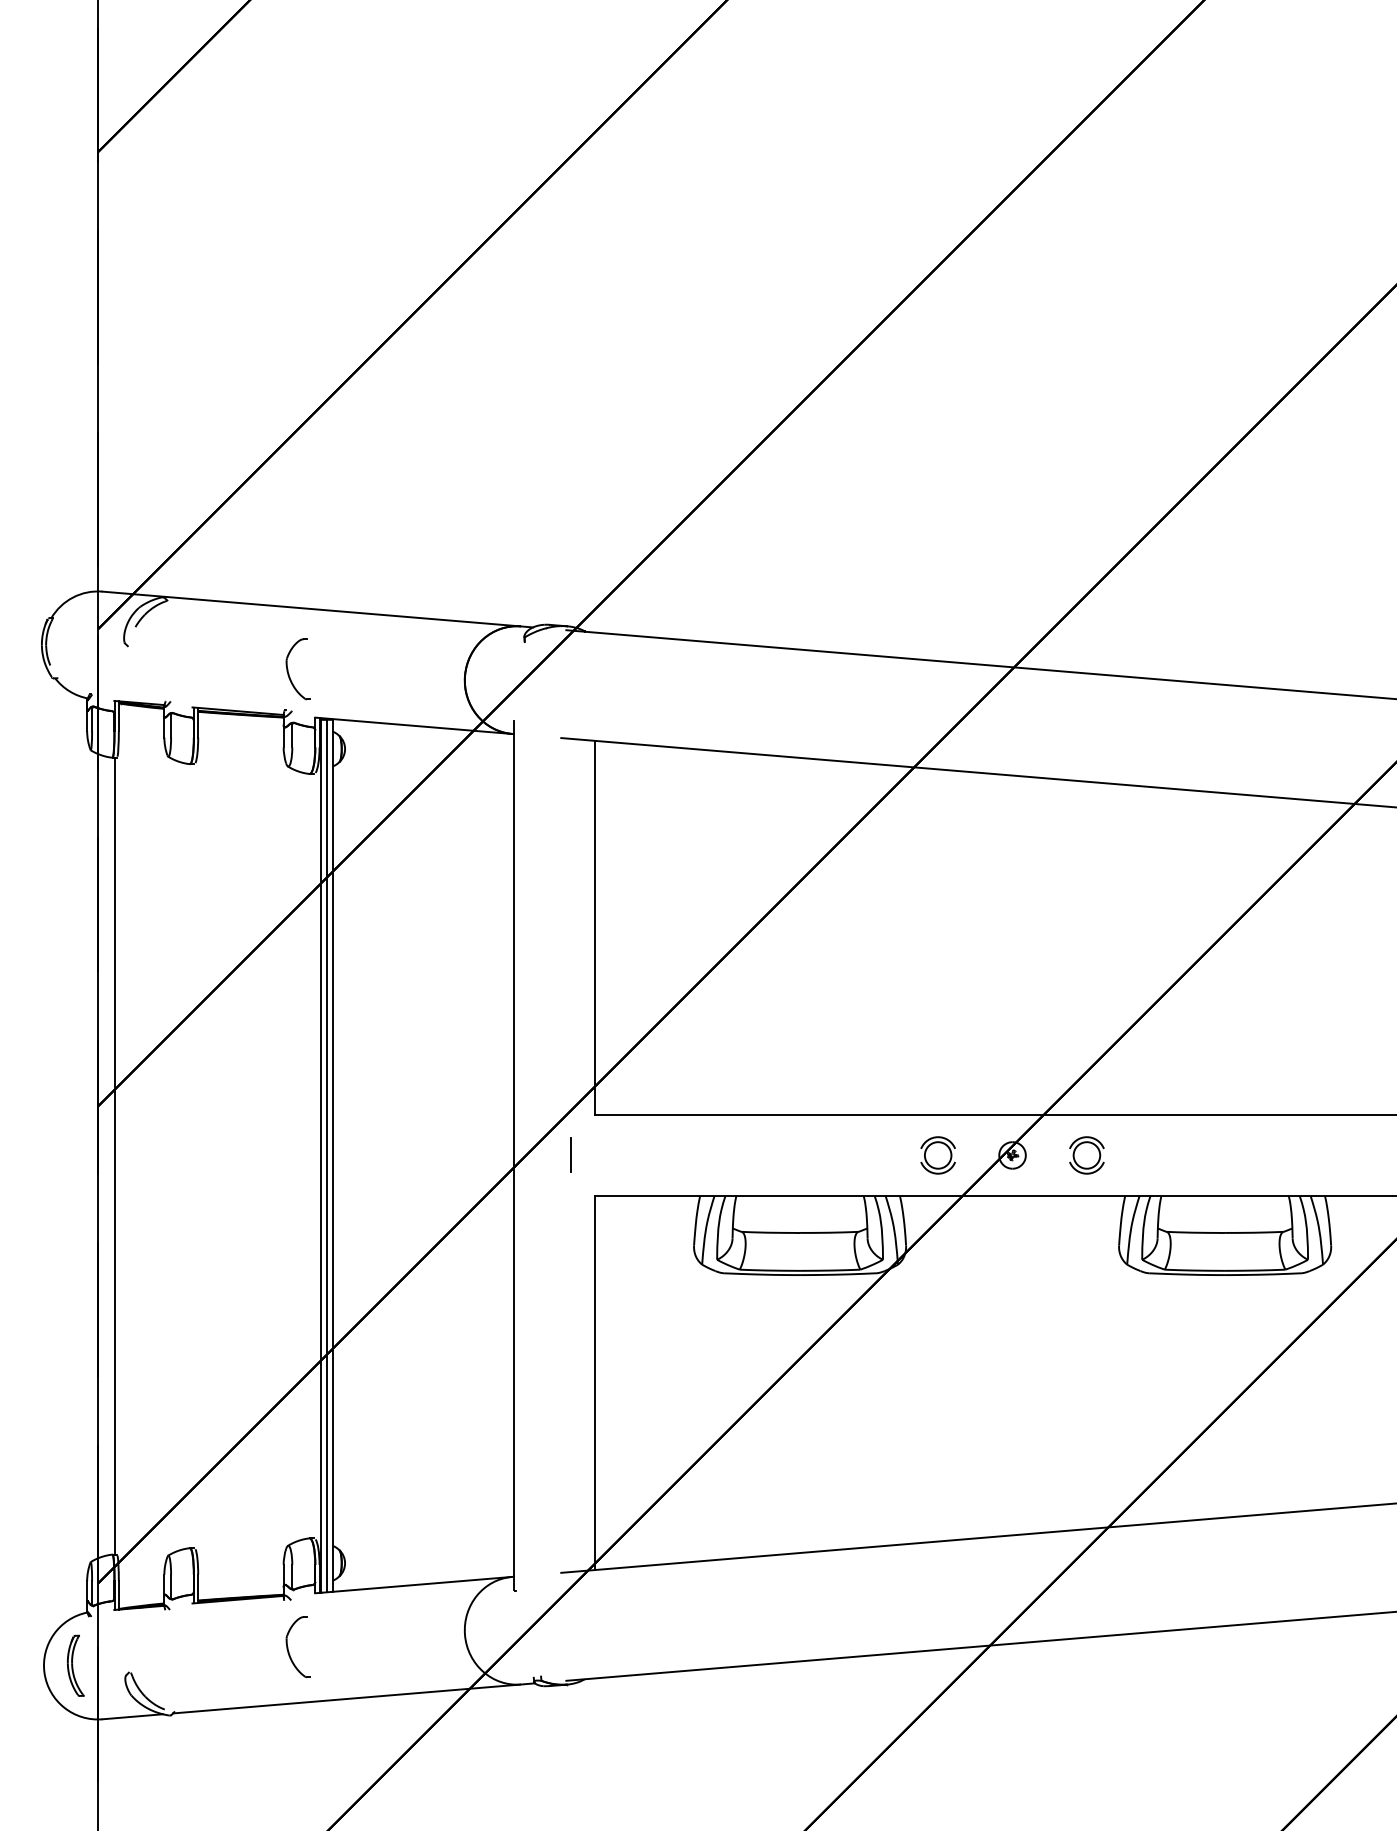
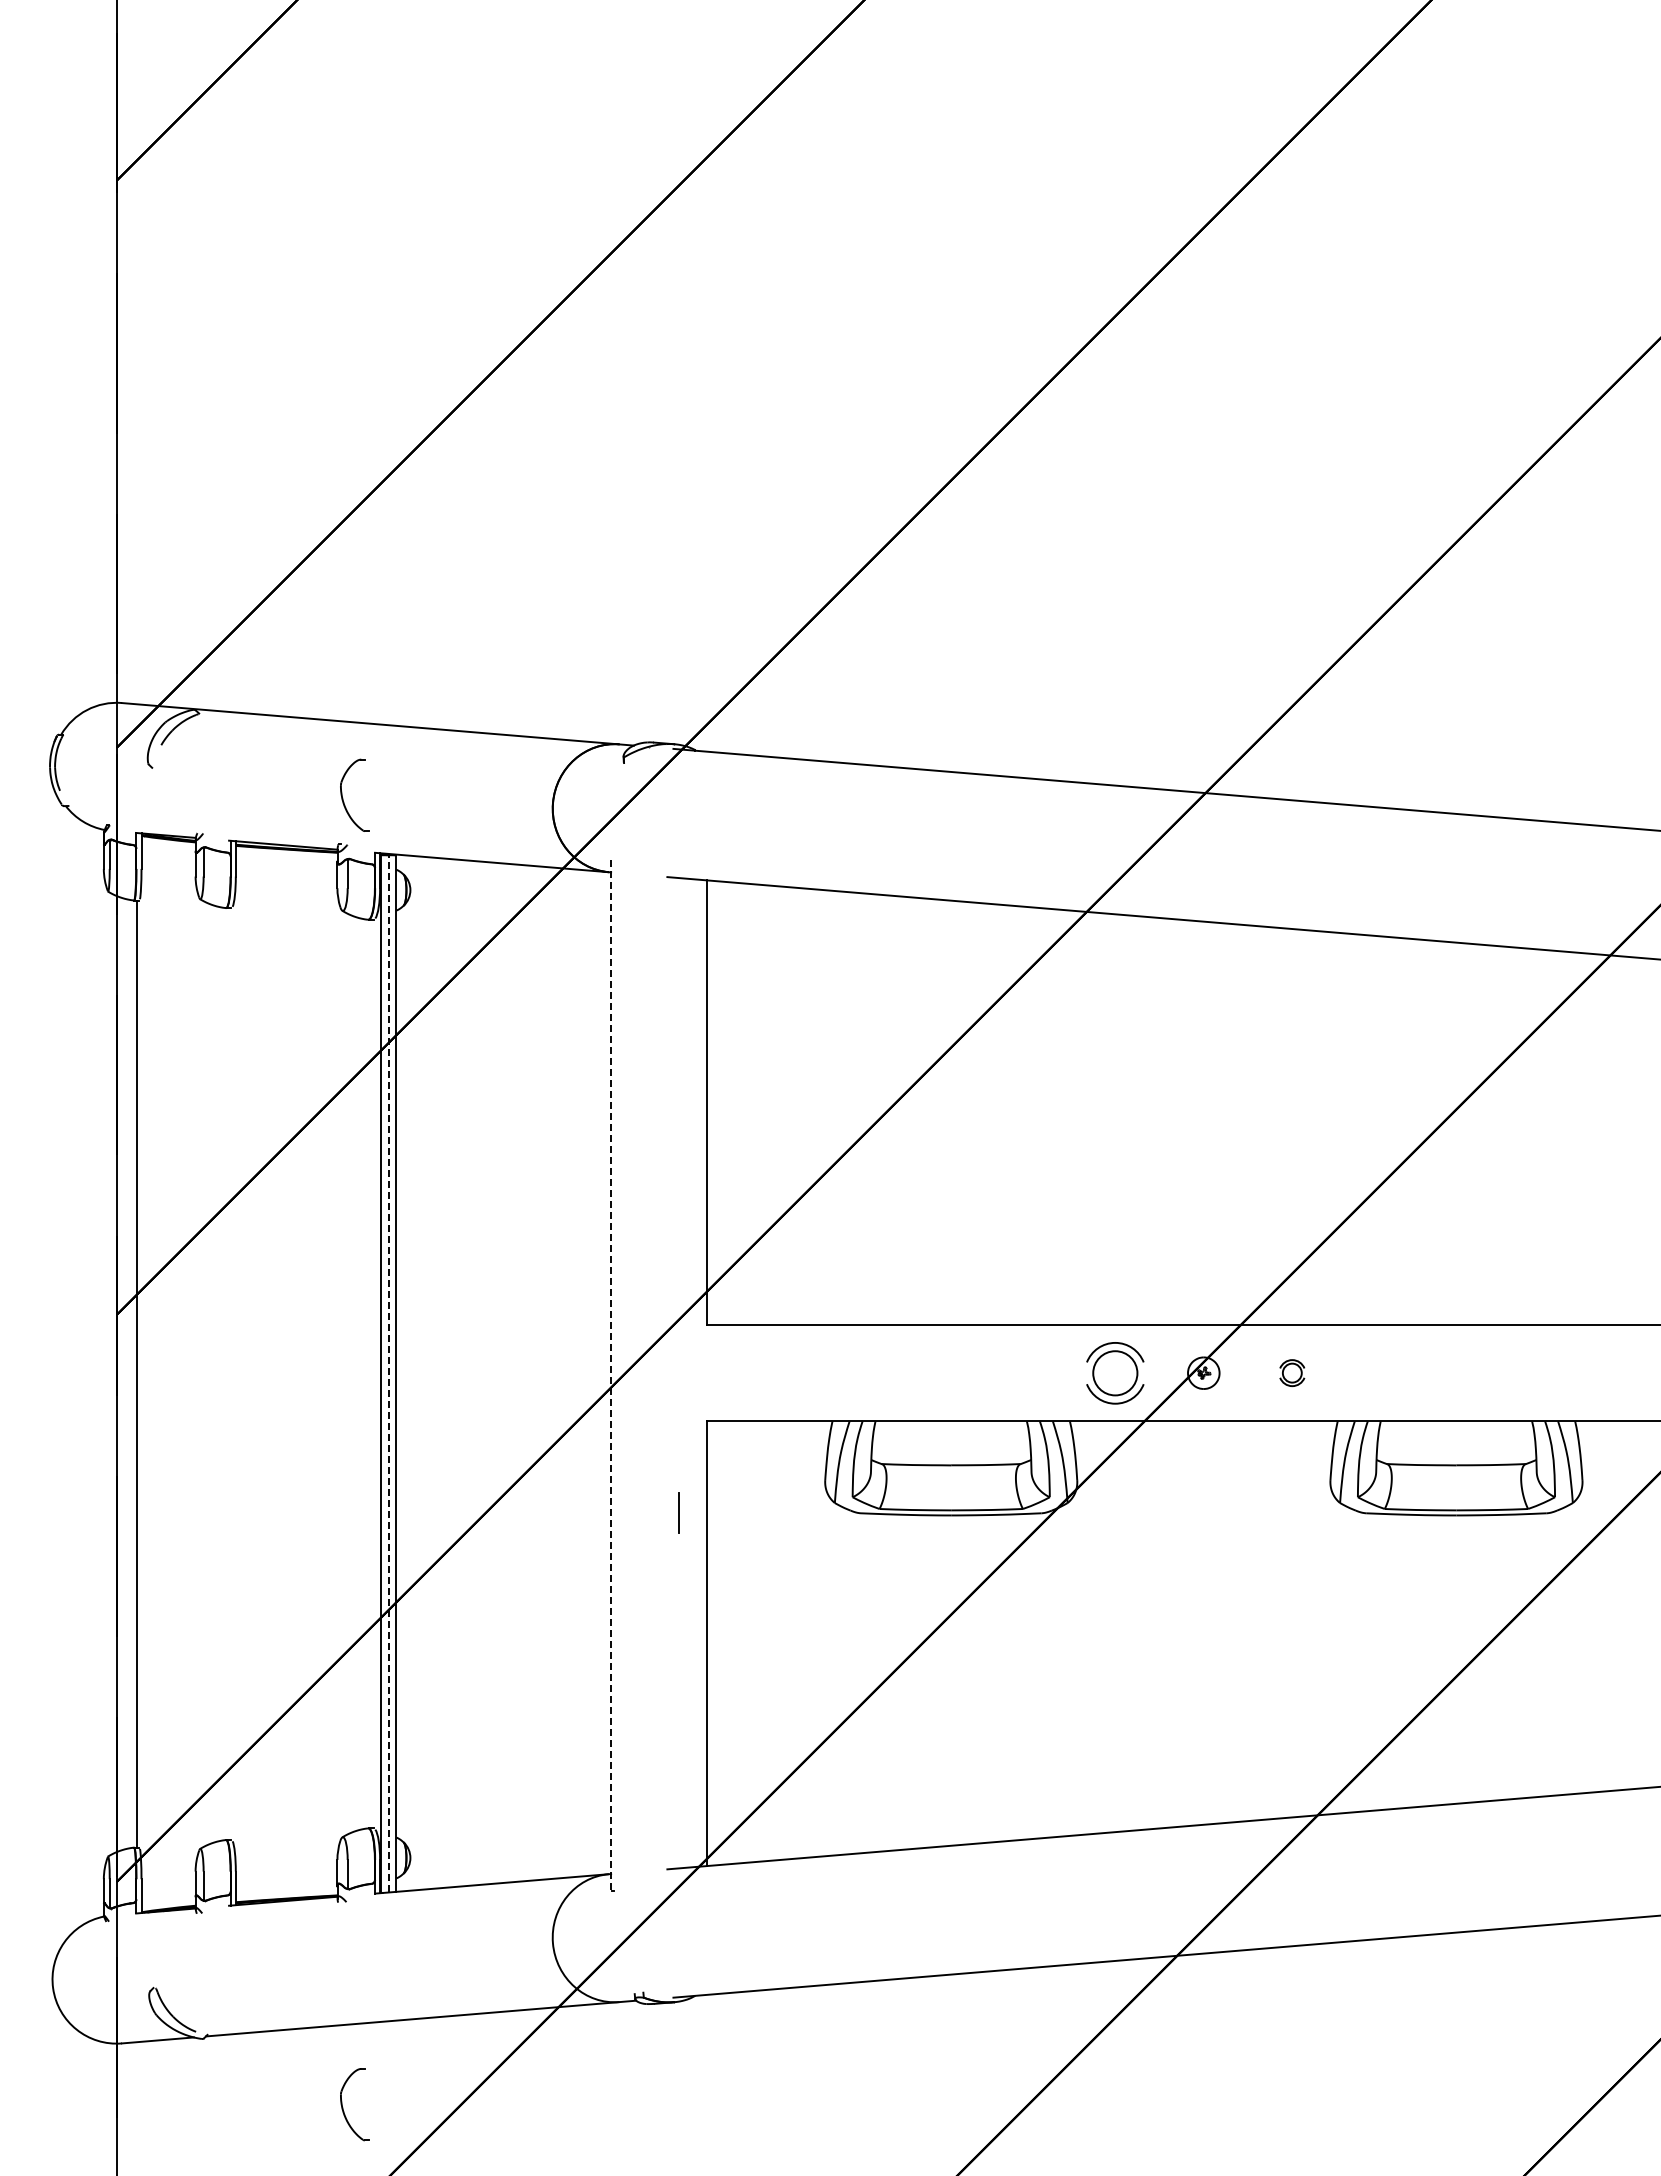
line: (570, 1154) -> (678, 1512), moved
part: (938, 1154) -> (1115, 1372), size x1.4
part: (1087, 1154) -> (1292, 1372), size x0.6
line: (326, 1155) -> (388, 1373), solid -> dashed
line: (514, 1155) -> (611, 1373), solid -> dashed
part: (288, 1649) -> (343, 2107), moved
part: (75, 1665) -> (90, 1979), removed

